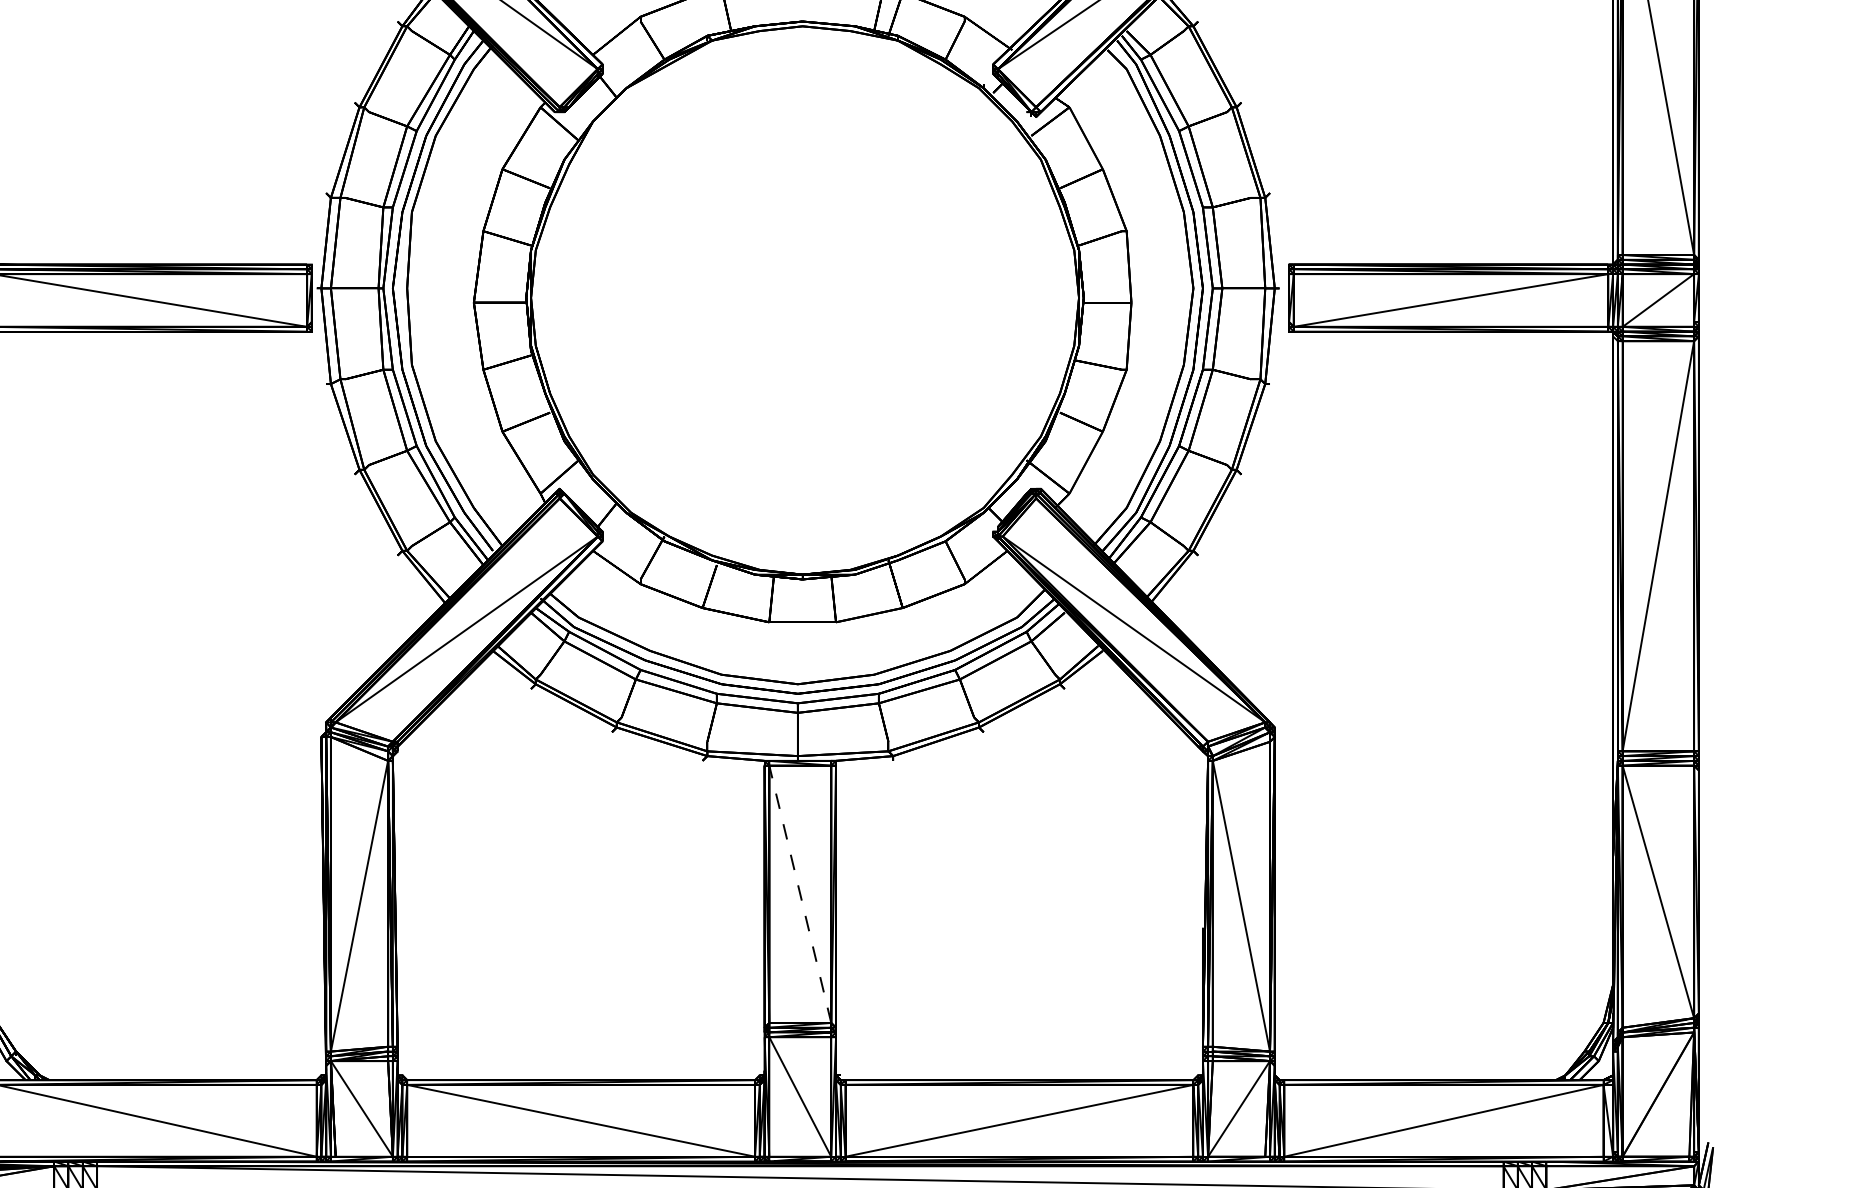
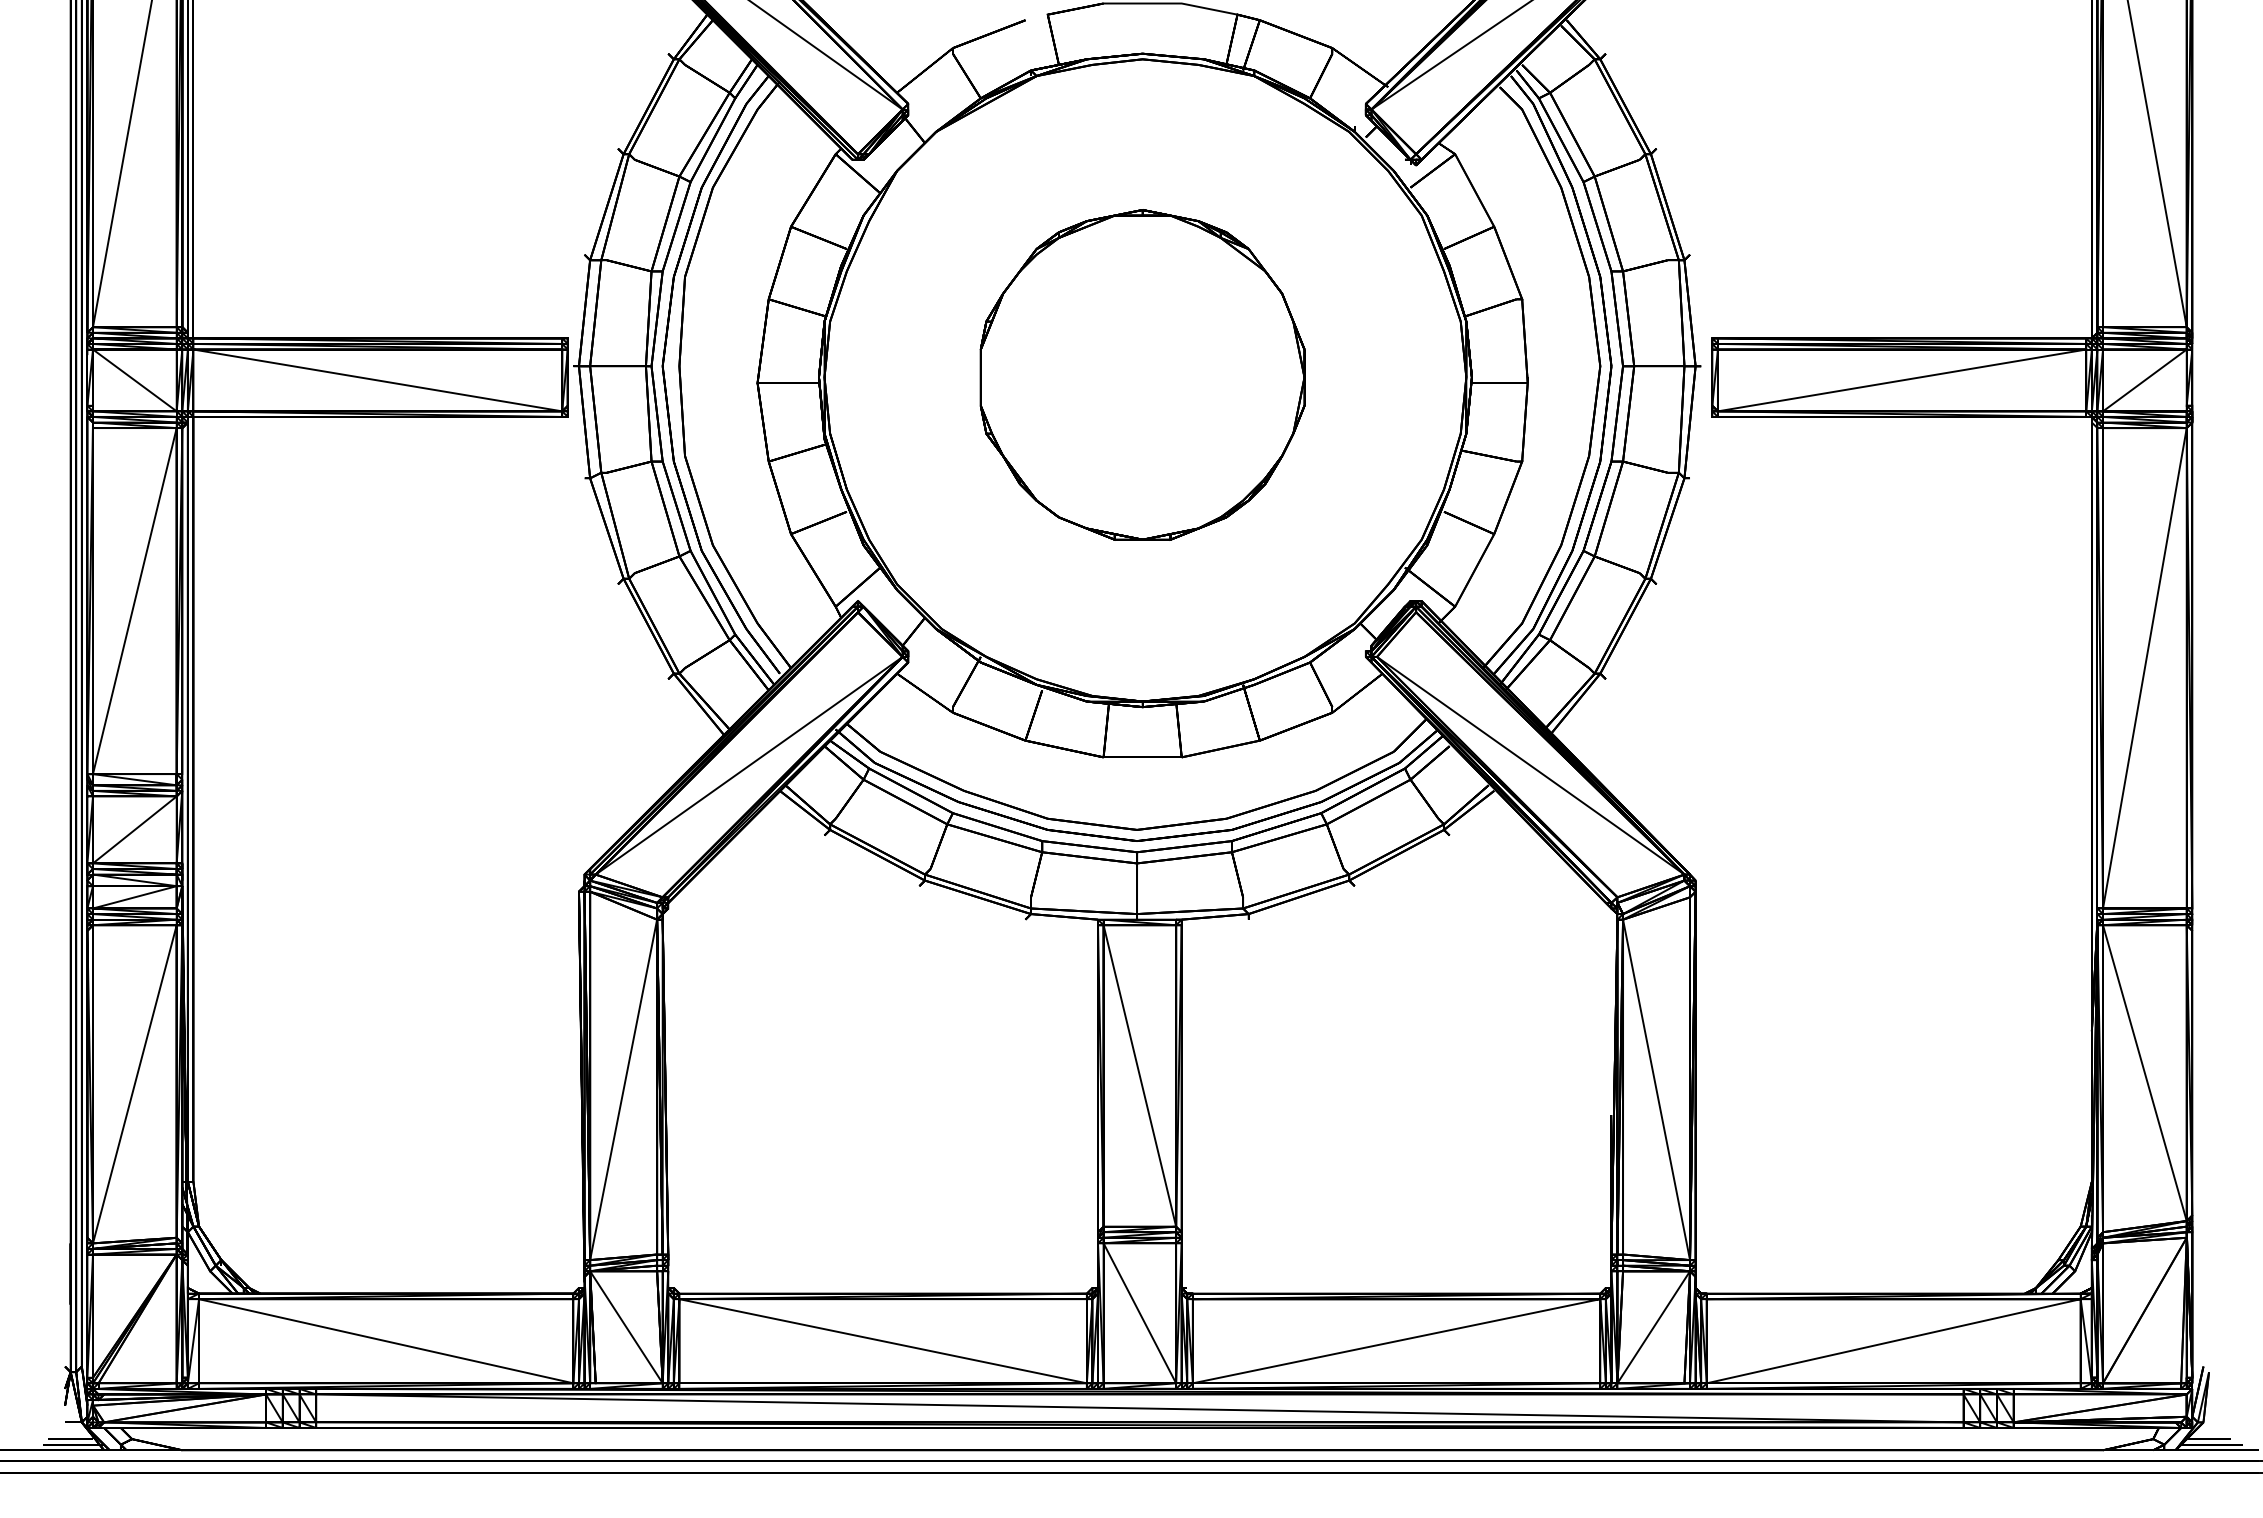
part: (802, 295) -> (1142, 374), added
line: (799, 893) -> (1139, 1075), dashed -> solid

